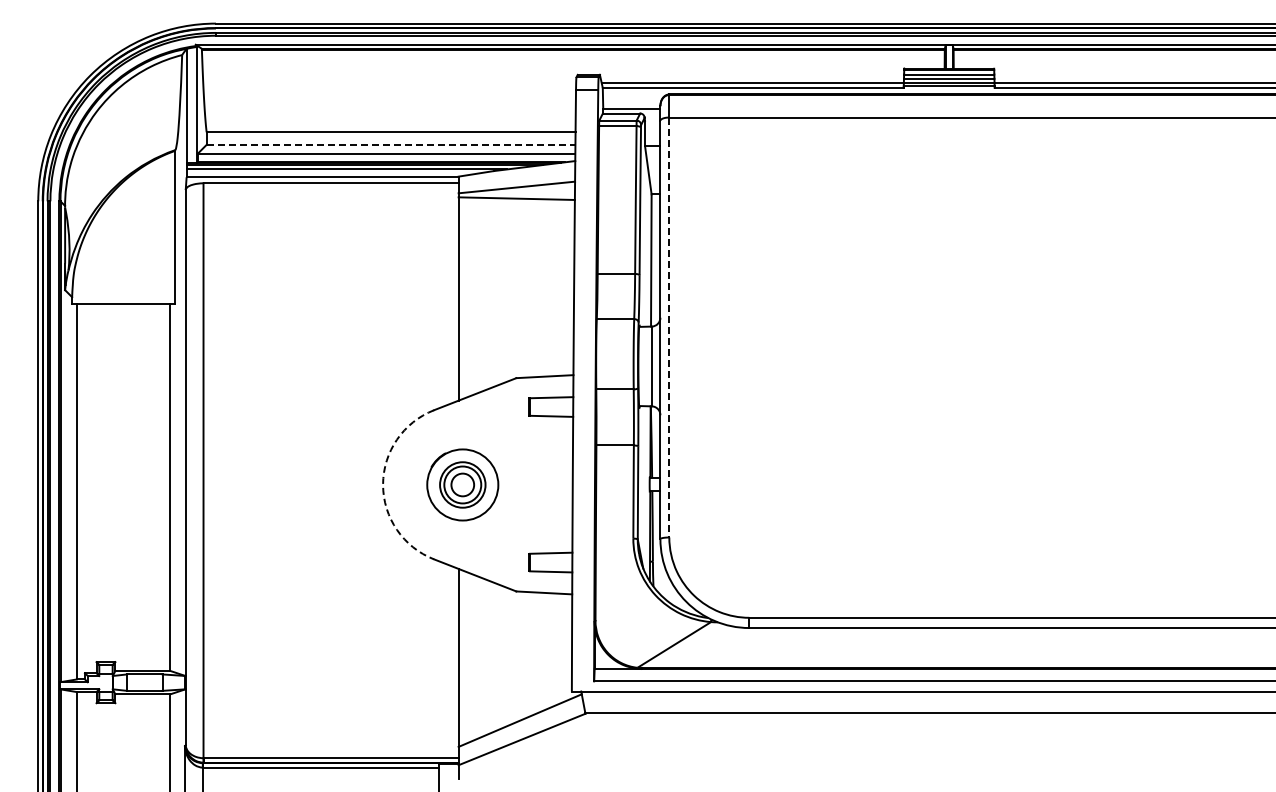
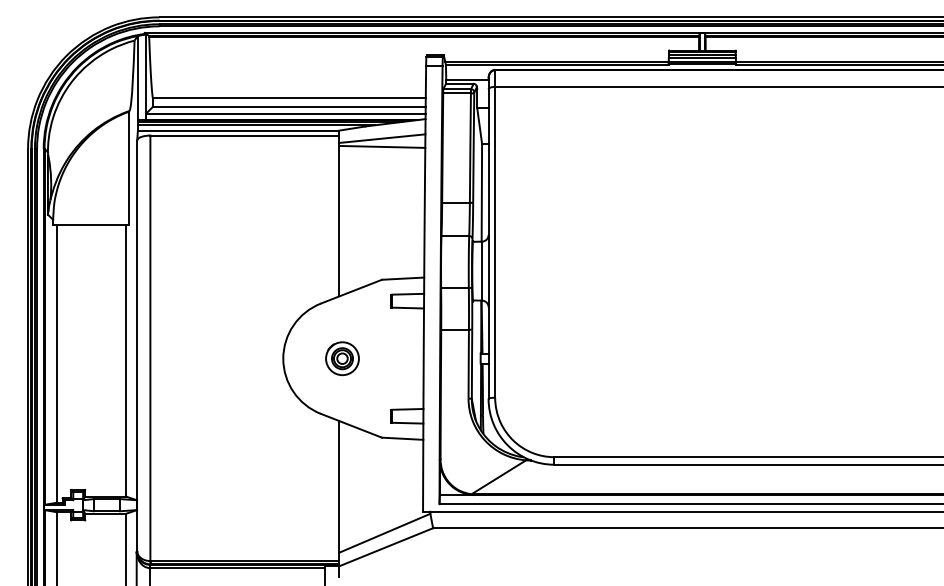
line: (391, 144) -> (289, 106), dashed -> solid
line: (669, 327) -> (495, 242), dashed -> solid
arc: (383, 484) -> (283, 358), dashed -> solid
part: (463, 484) -> (342, 358), size x0.62

